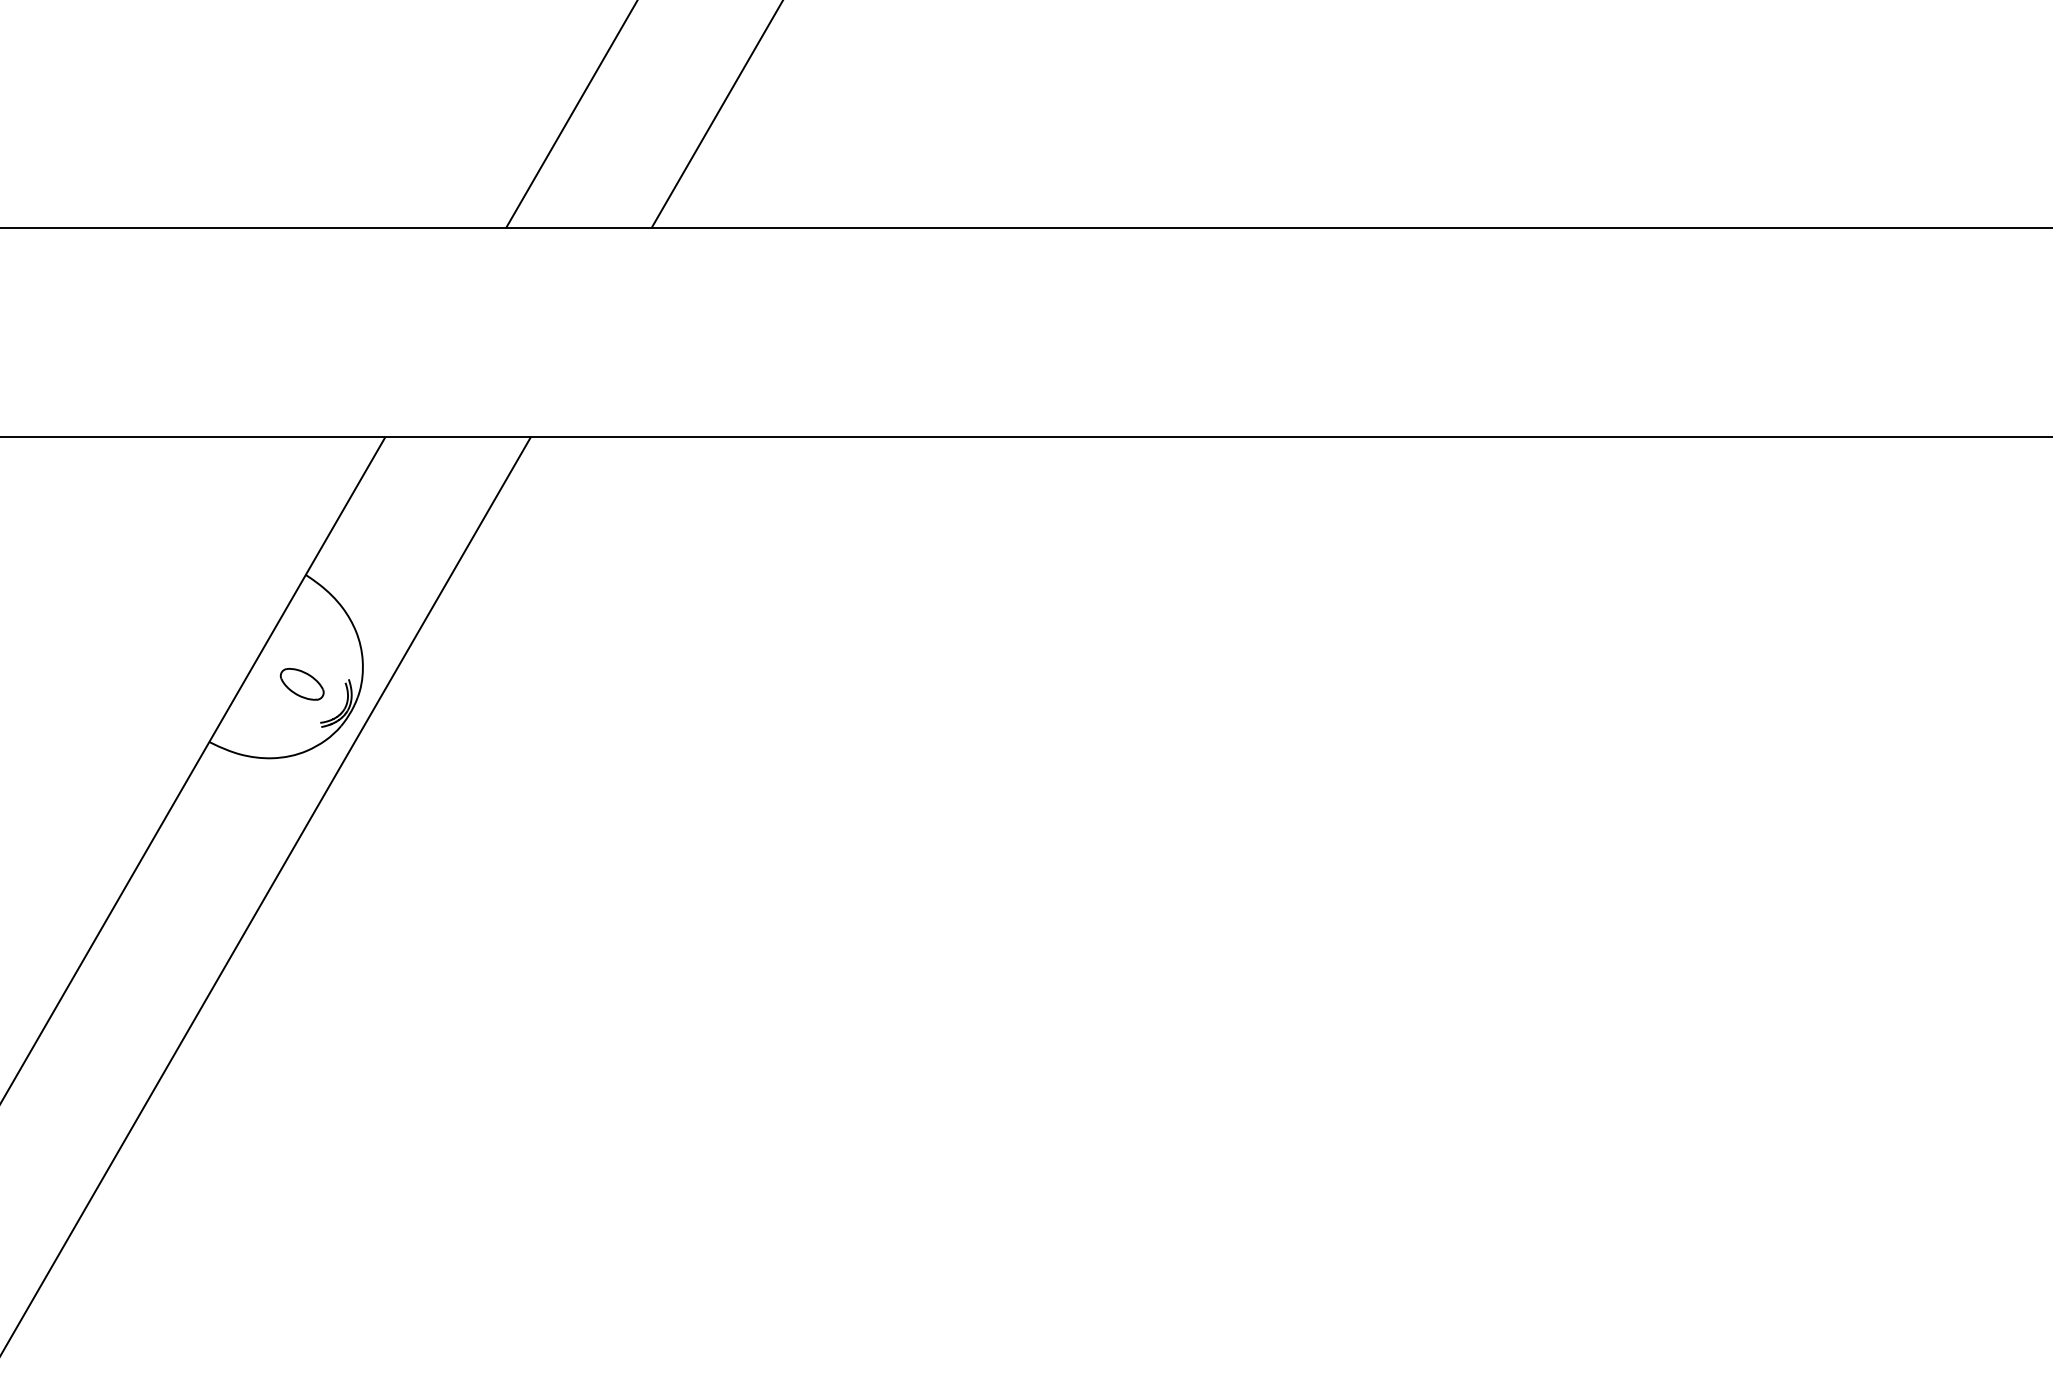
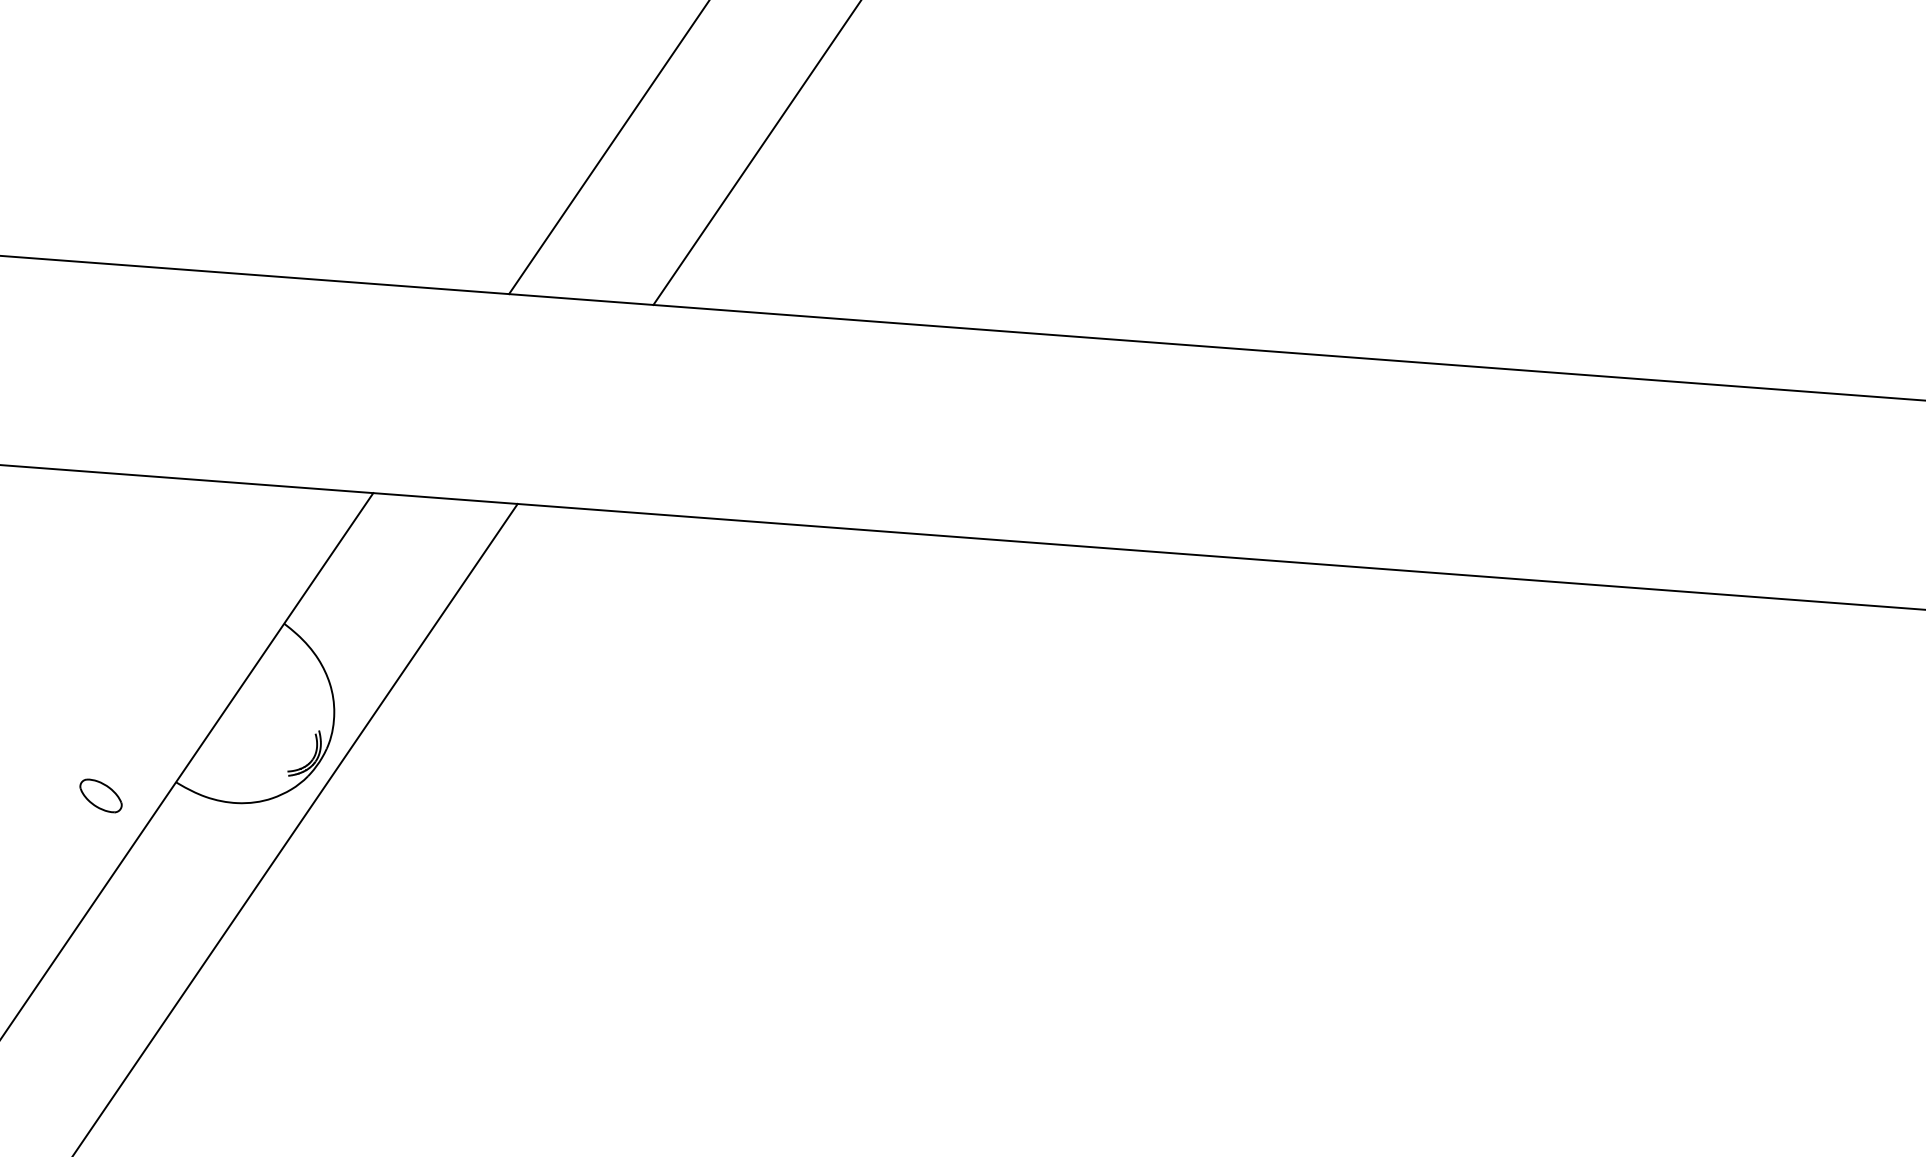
part: (301, 683) -> (100, 795), moved

